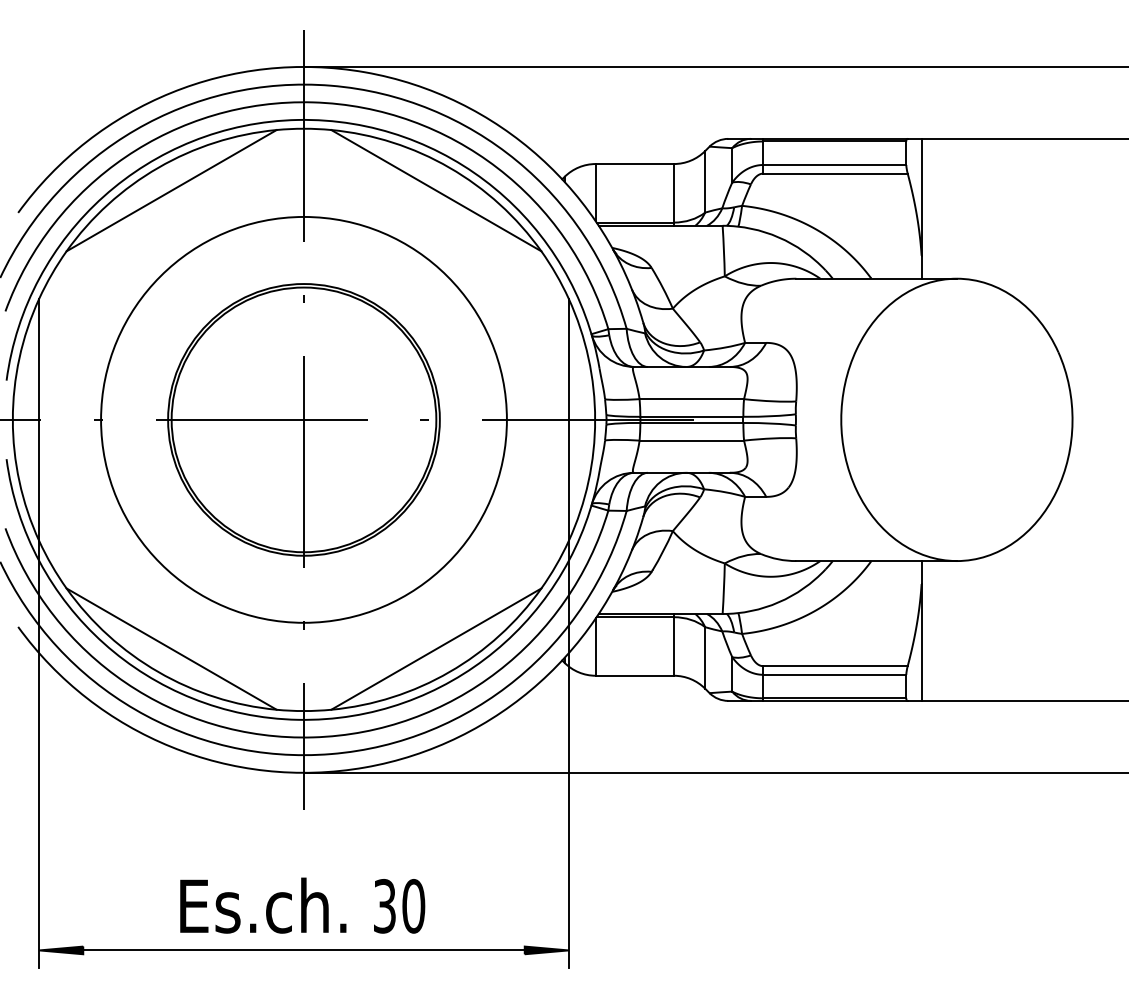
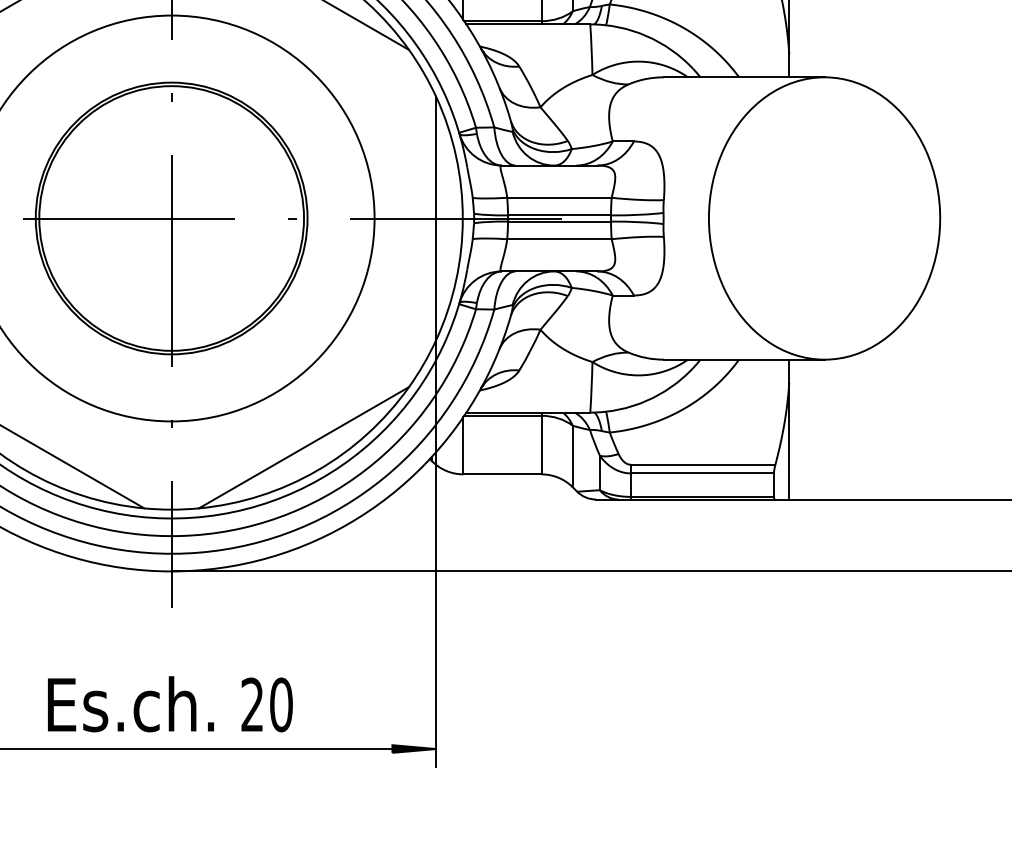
text: (384, 906) -> (252, 705), 30 -> 20

